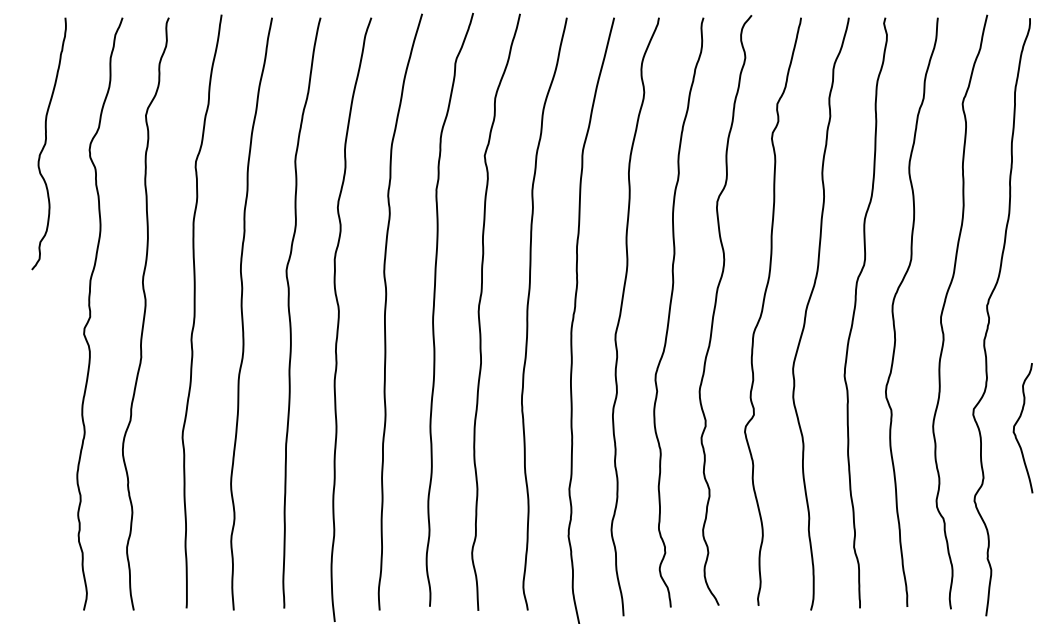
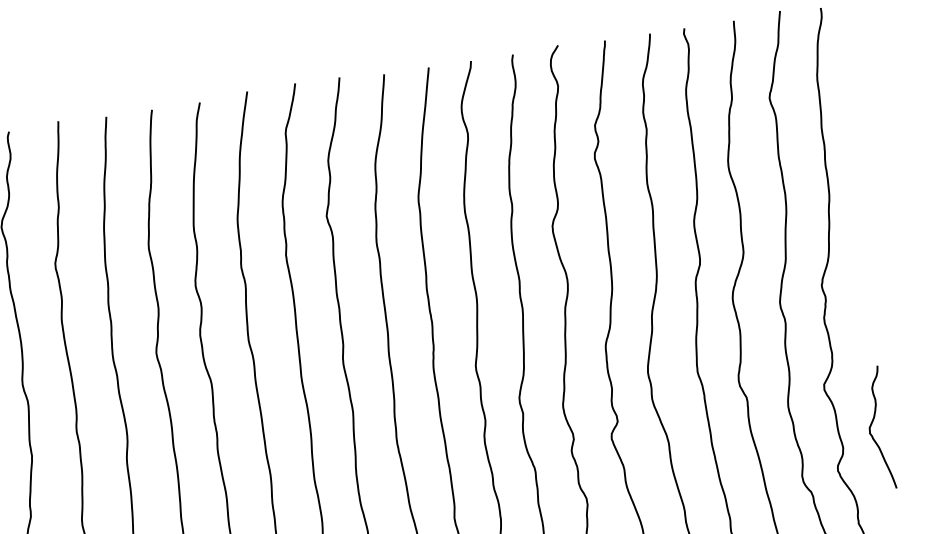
curve: (1016, 424) -> (871, 425), moved

